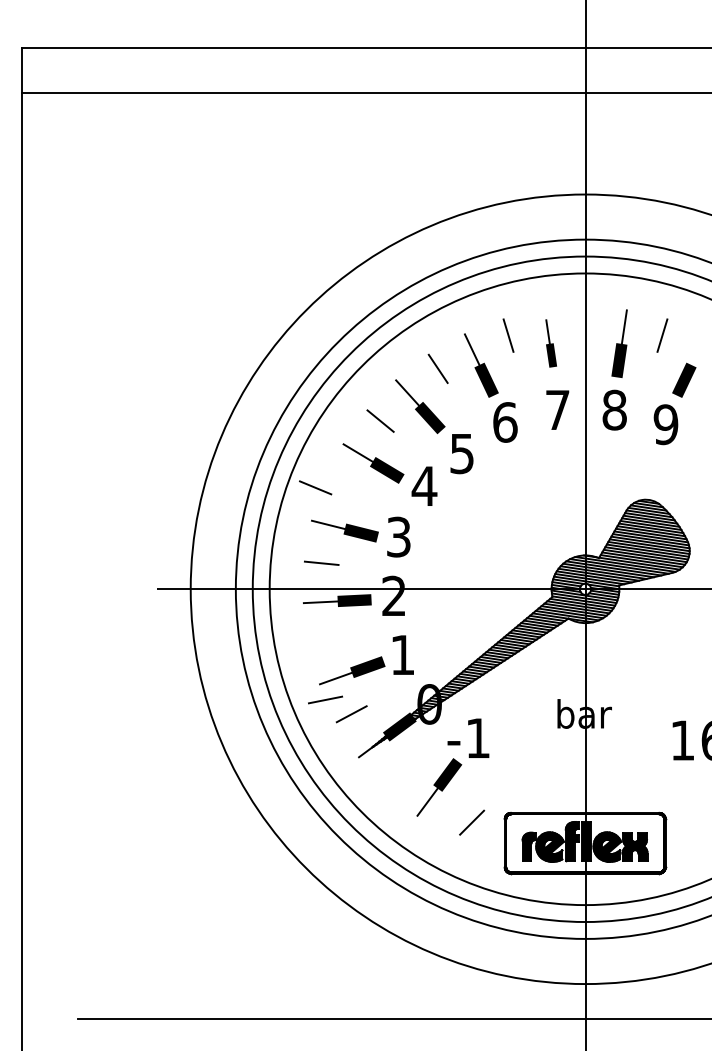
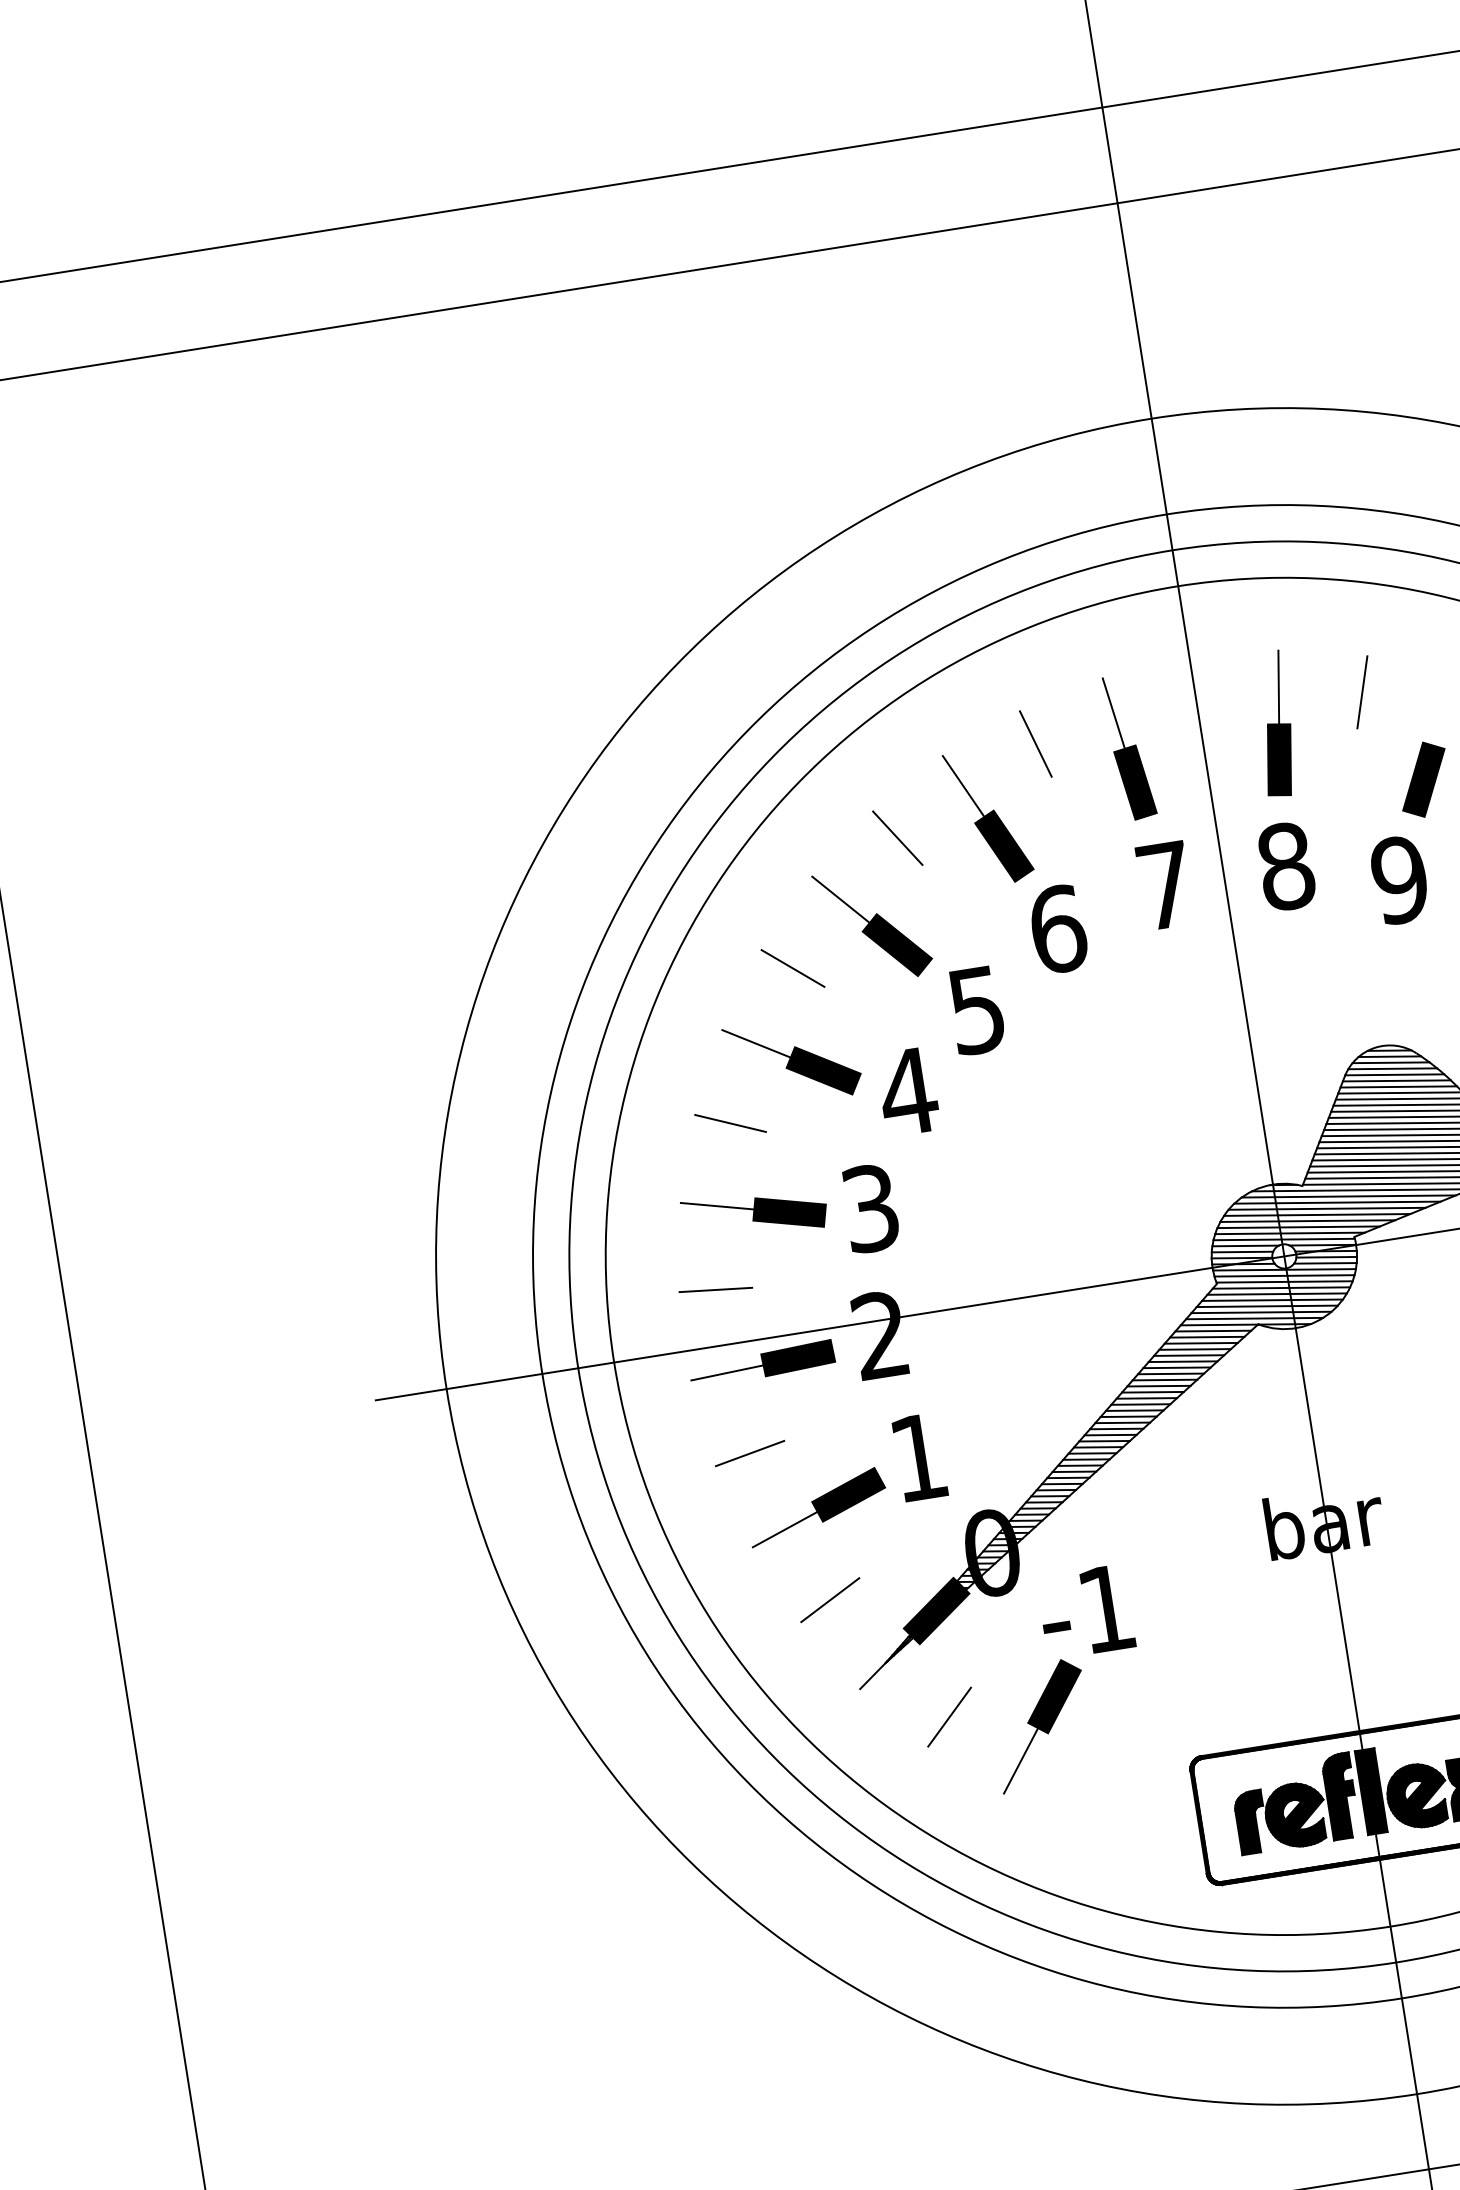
part: (551, 343) -> (1129, 746), size x1.43
line: (315, 487) -> (730, 1122), moved
line: (325, 699) -> (749, 1452), moved
line: (472, 822) -> (950, 1716), moved

